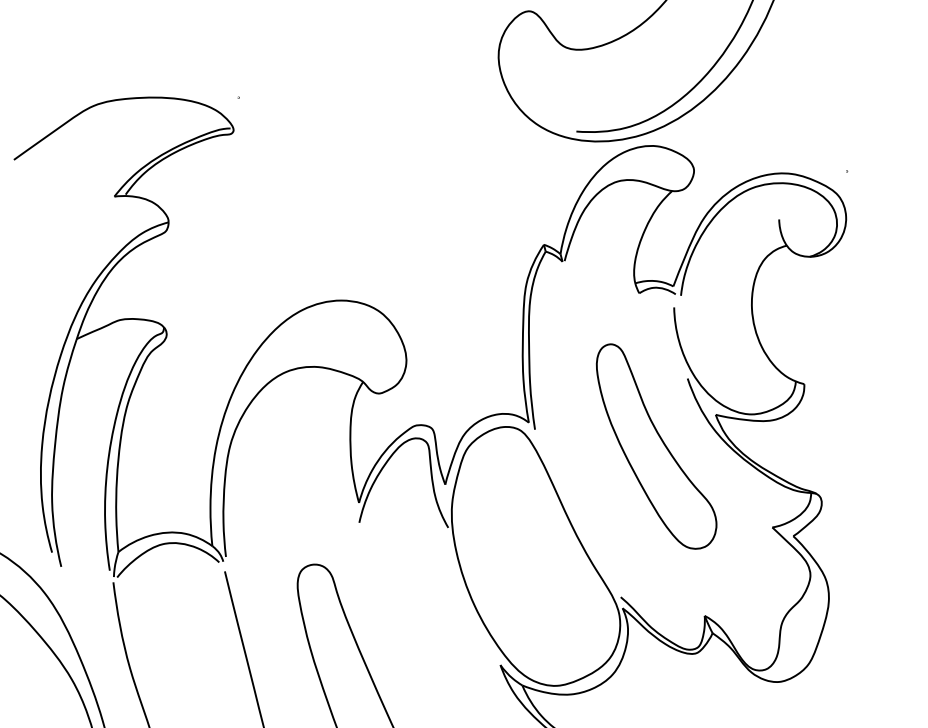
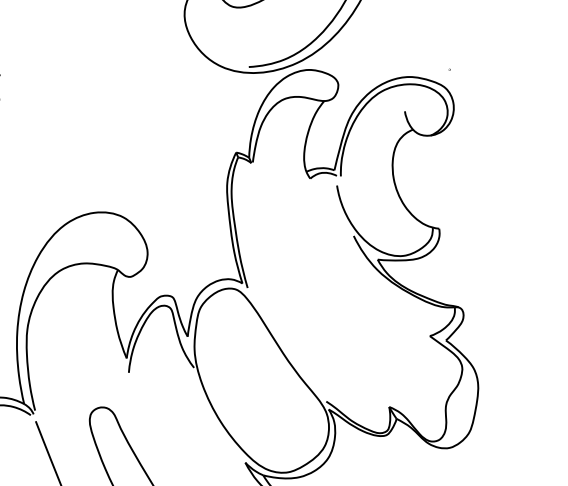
part: (656, 446) -> (337, 288), removed

